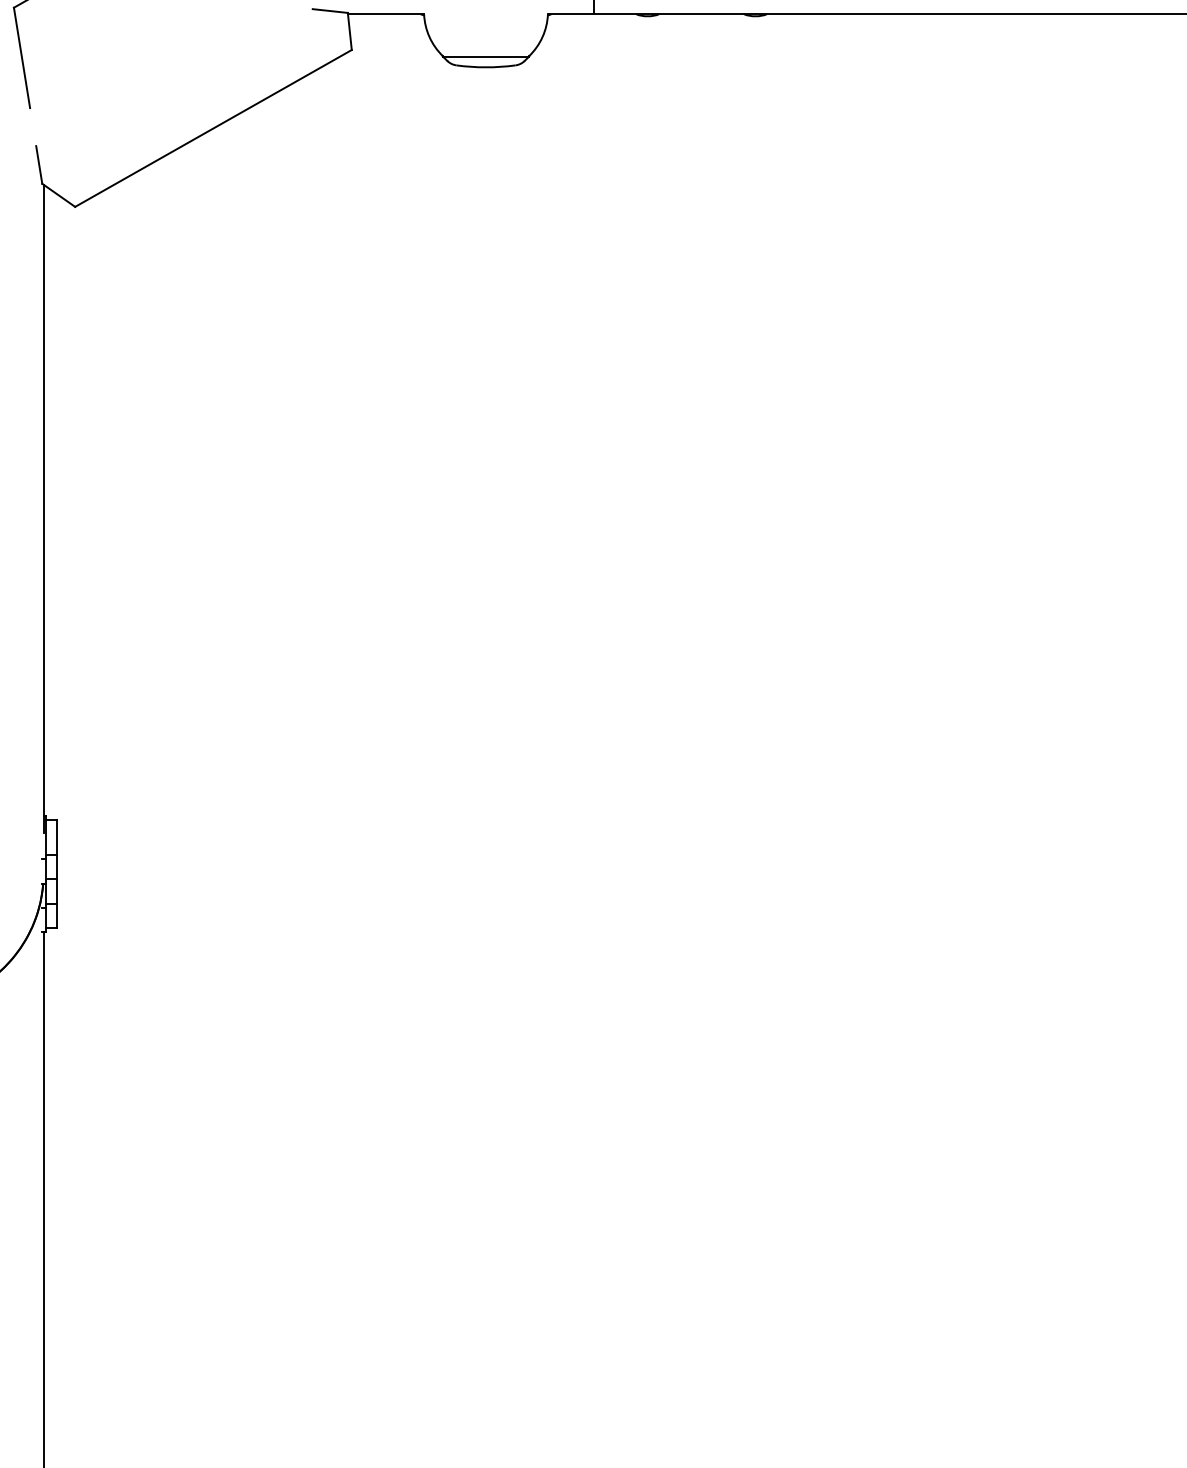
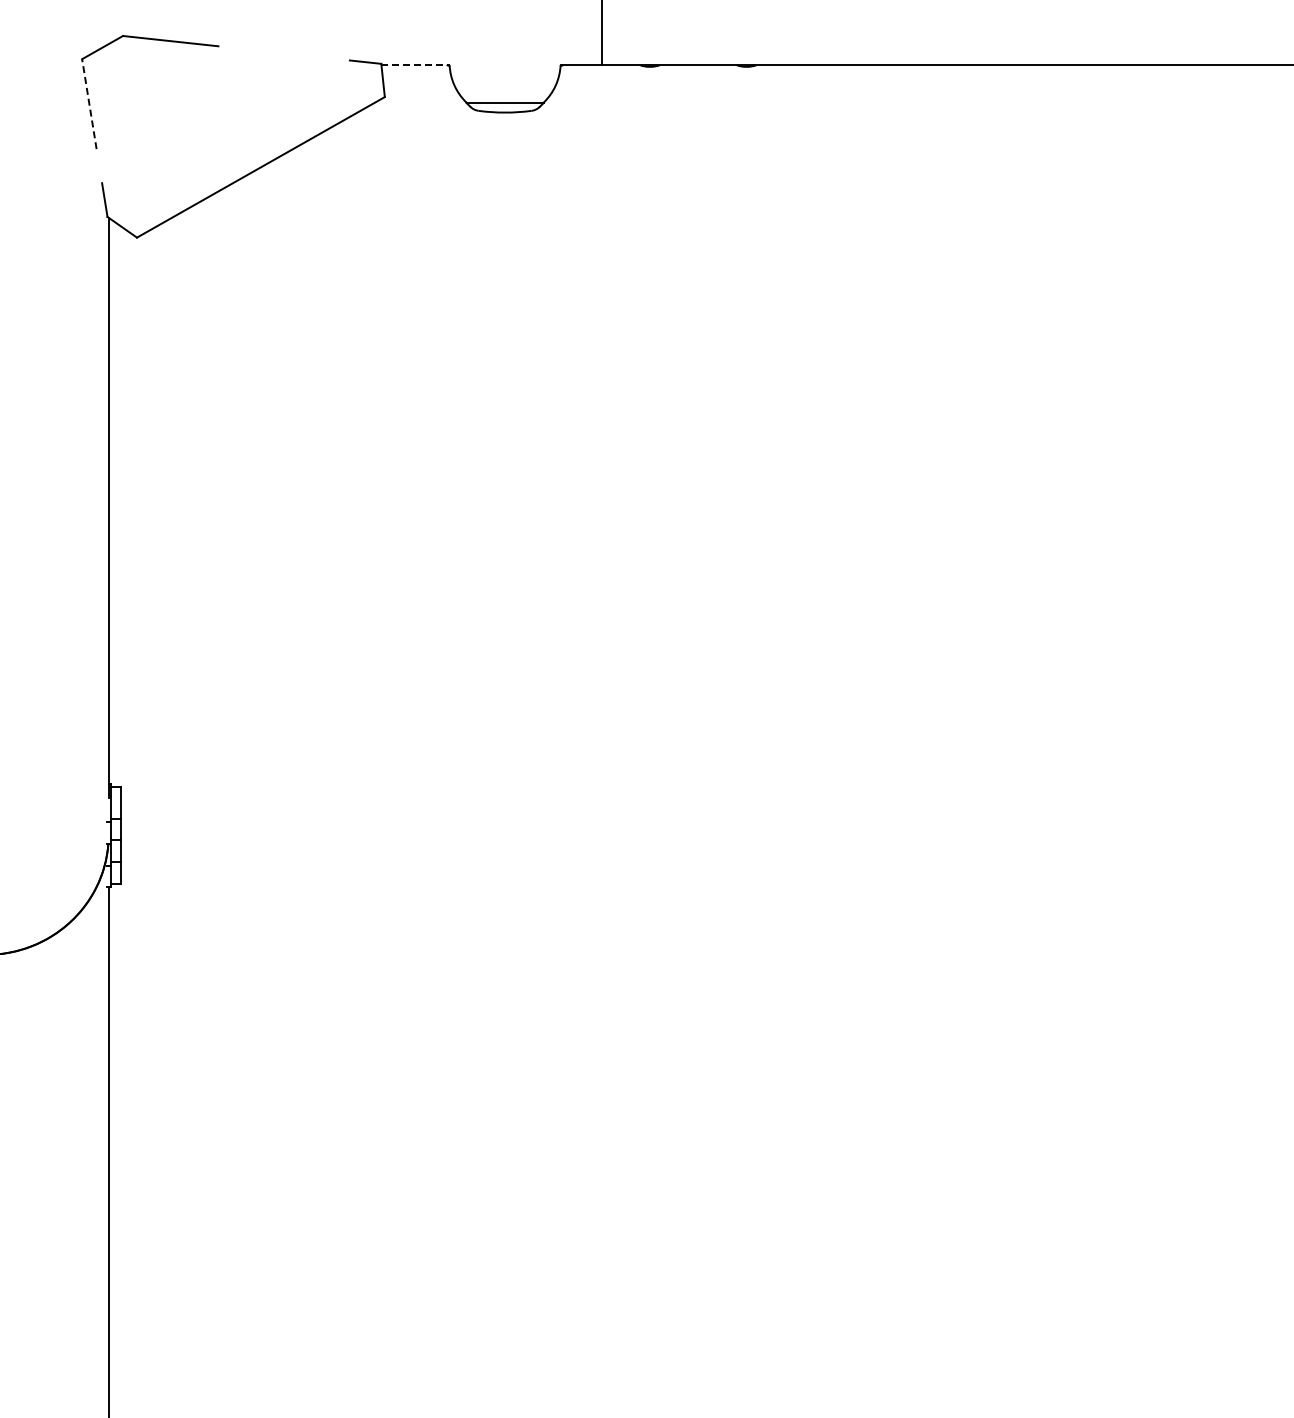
line: (387, 14) -> (416, 65), solid -> dashed
line: (22, 58) -> (89, 104), solid -> dashed

